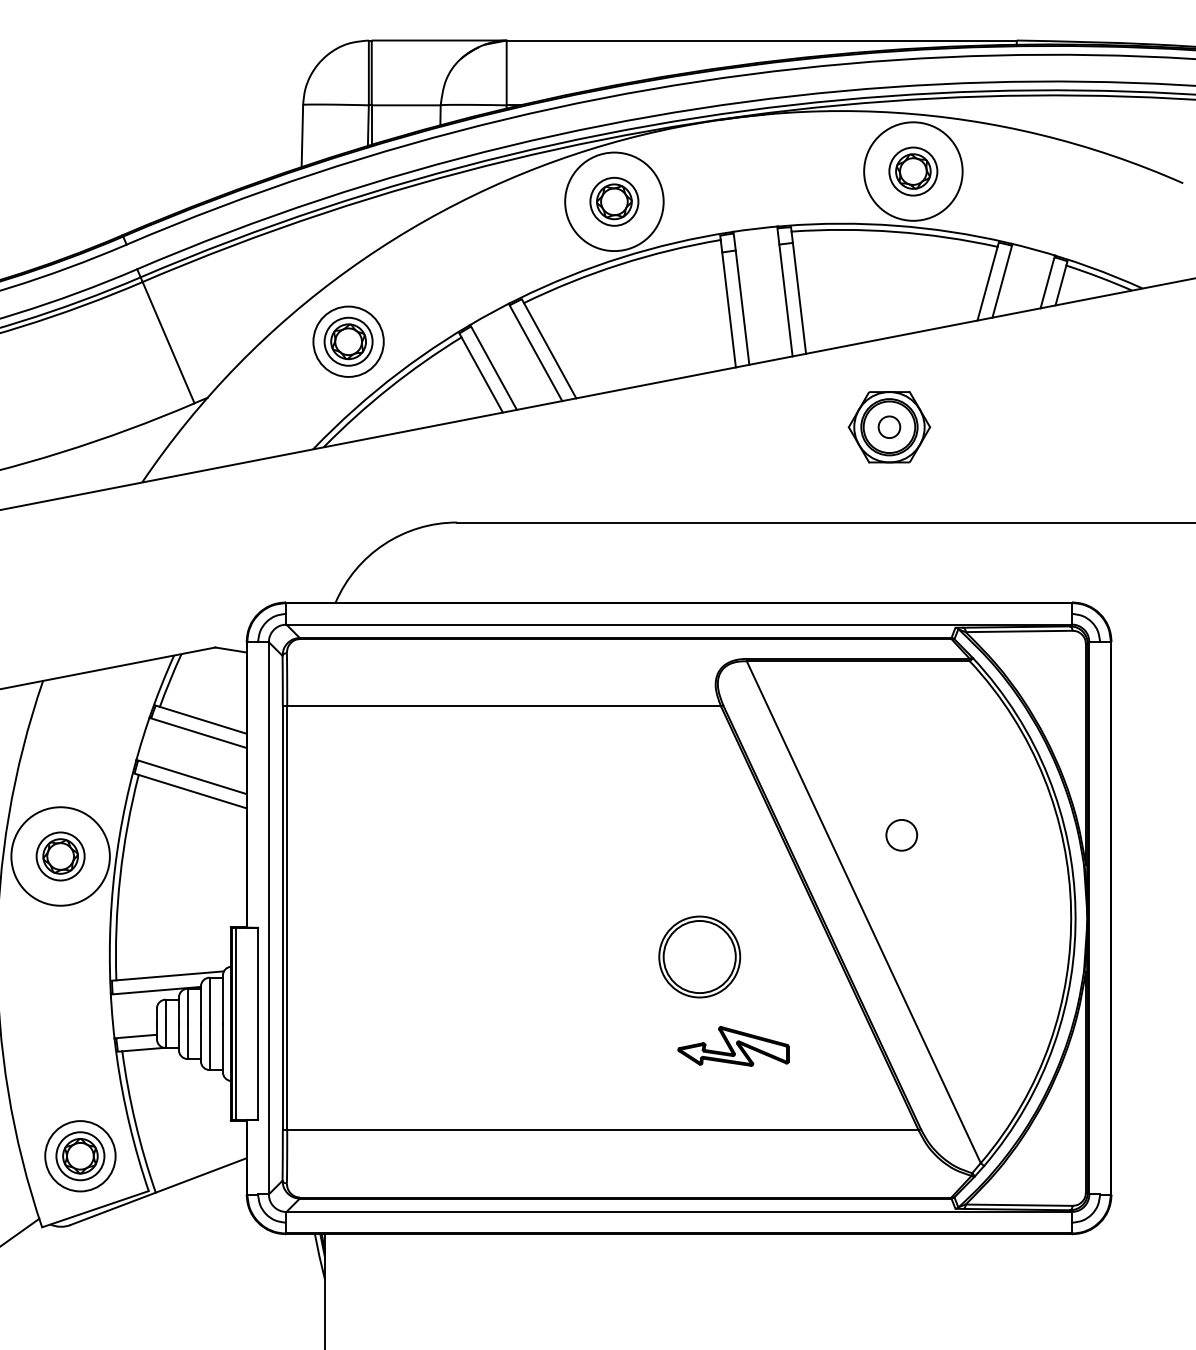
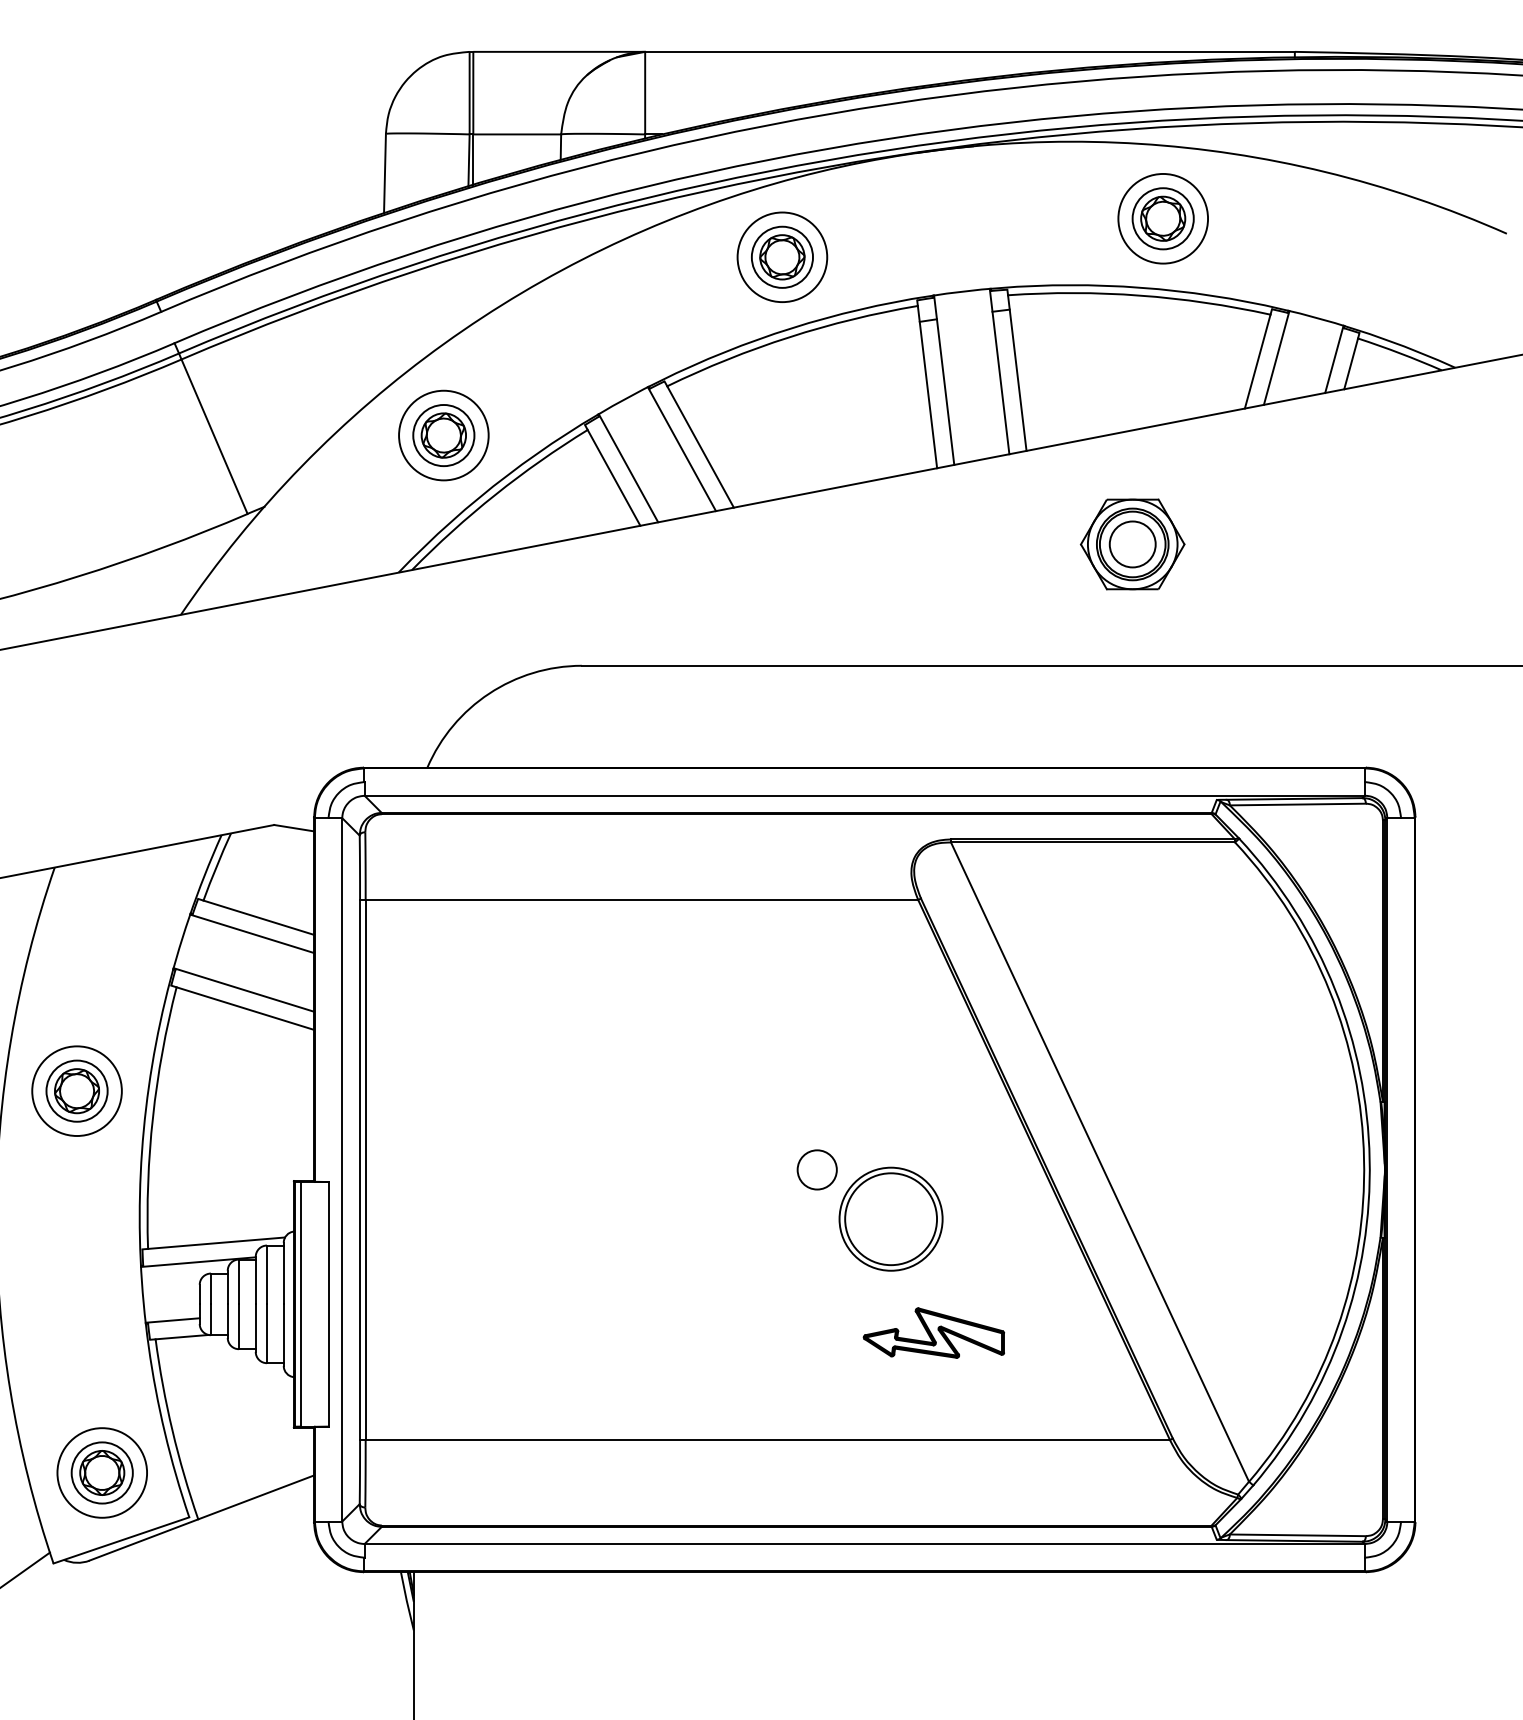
circle: (913, 171) -> (1163, 218), size x0.71
circle: (614, 201) -> (782, 256), size x0.71
circle: (889, 427) -> (1132, 544), size x1.67
circle: (901, 835) -> (816, 1170), moved
circle: (60, 856) -> (76, 1091), size x0.71

